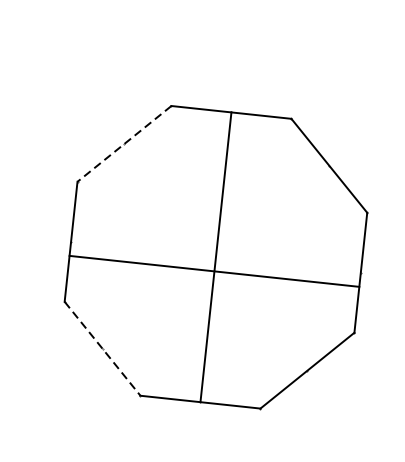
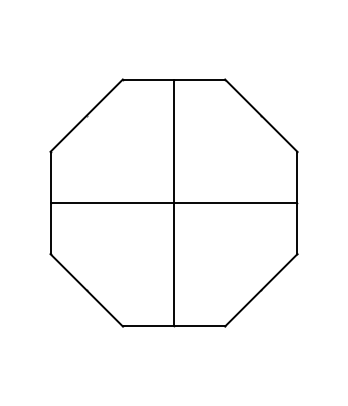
line: (124, 144) -> (86, 116), dashed -> solid
line: (213, 271) -> (173, 203), moved
line: (103, 349) -> (87, 290), dashed -> solid

